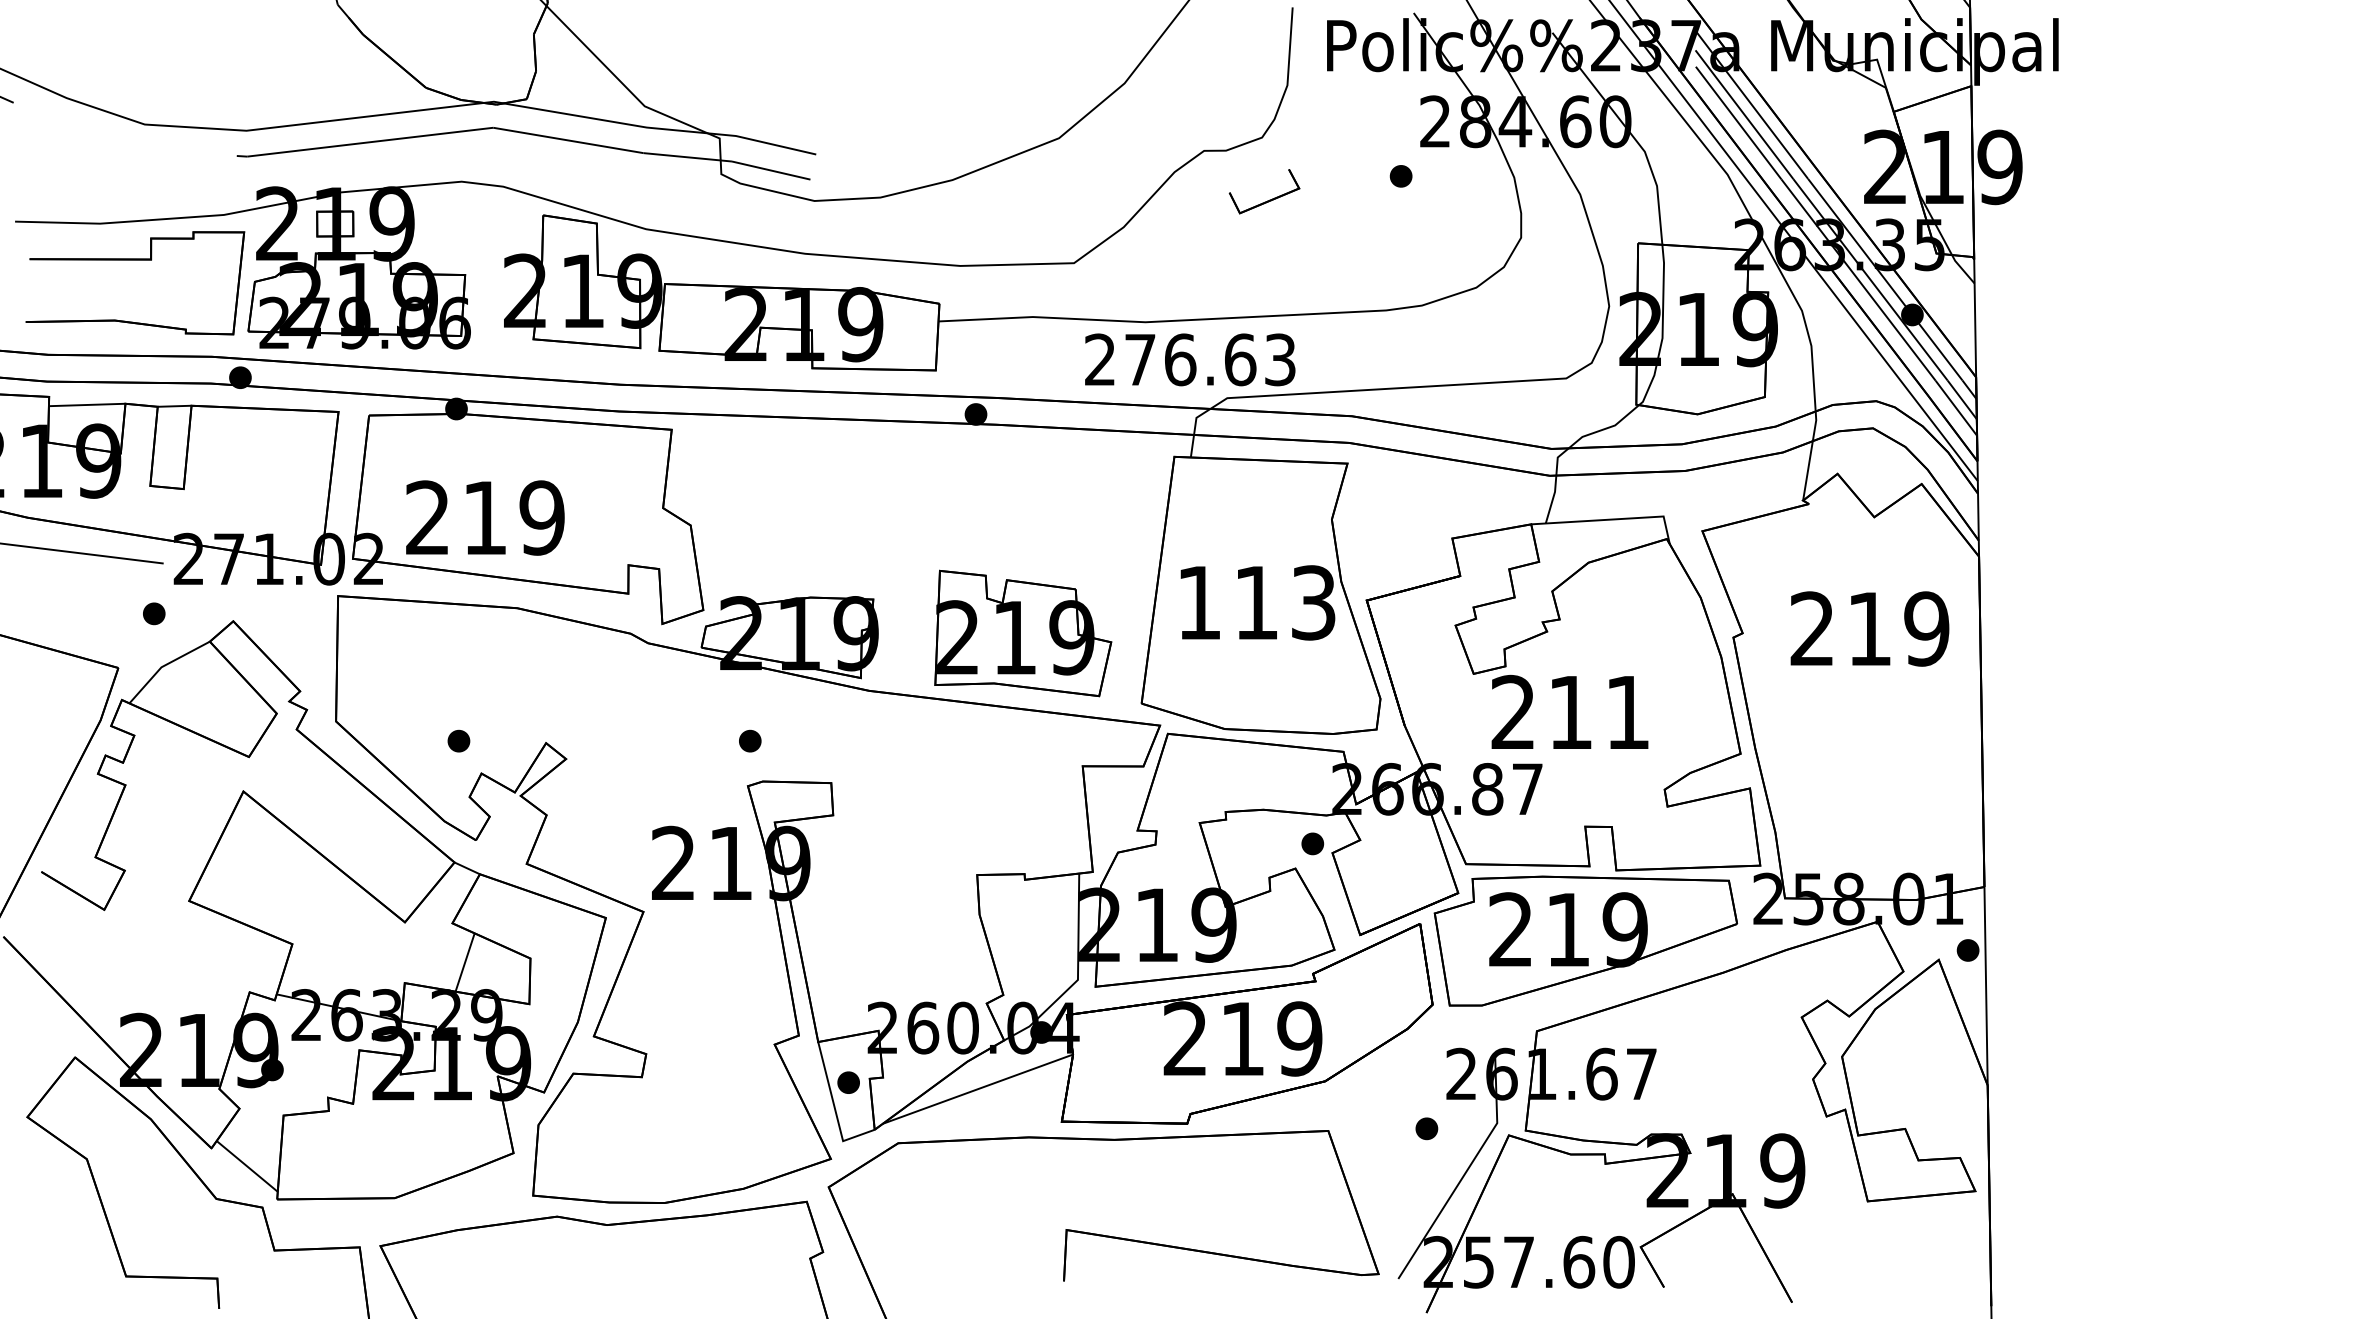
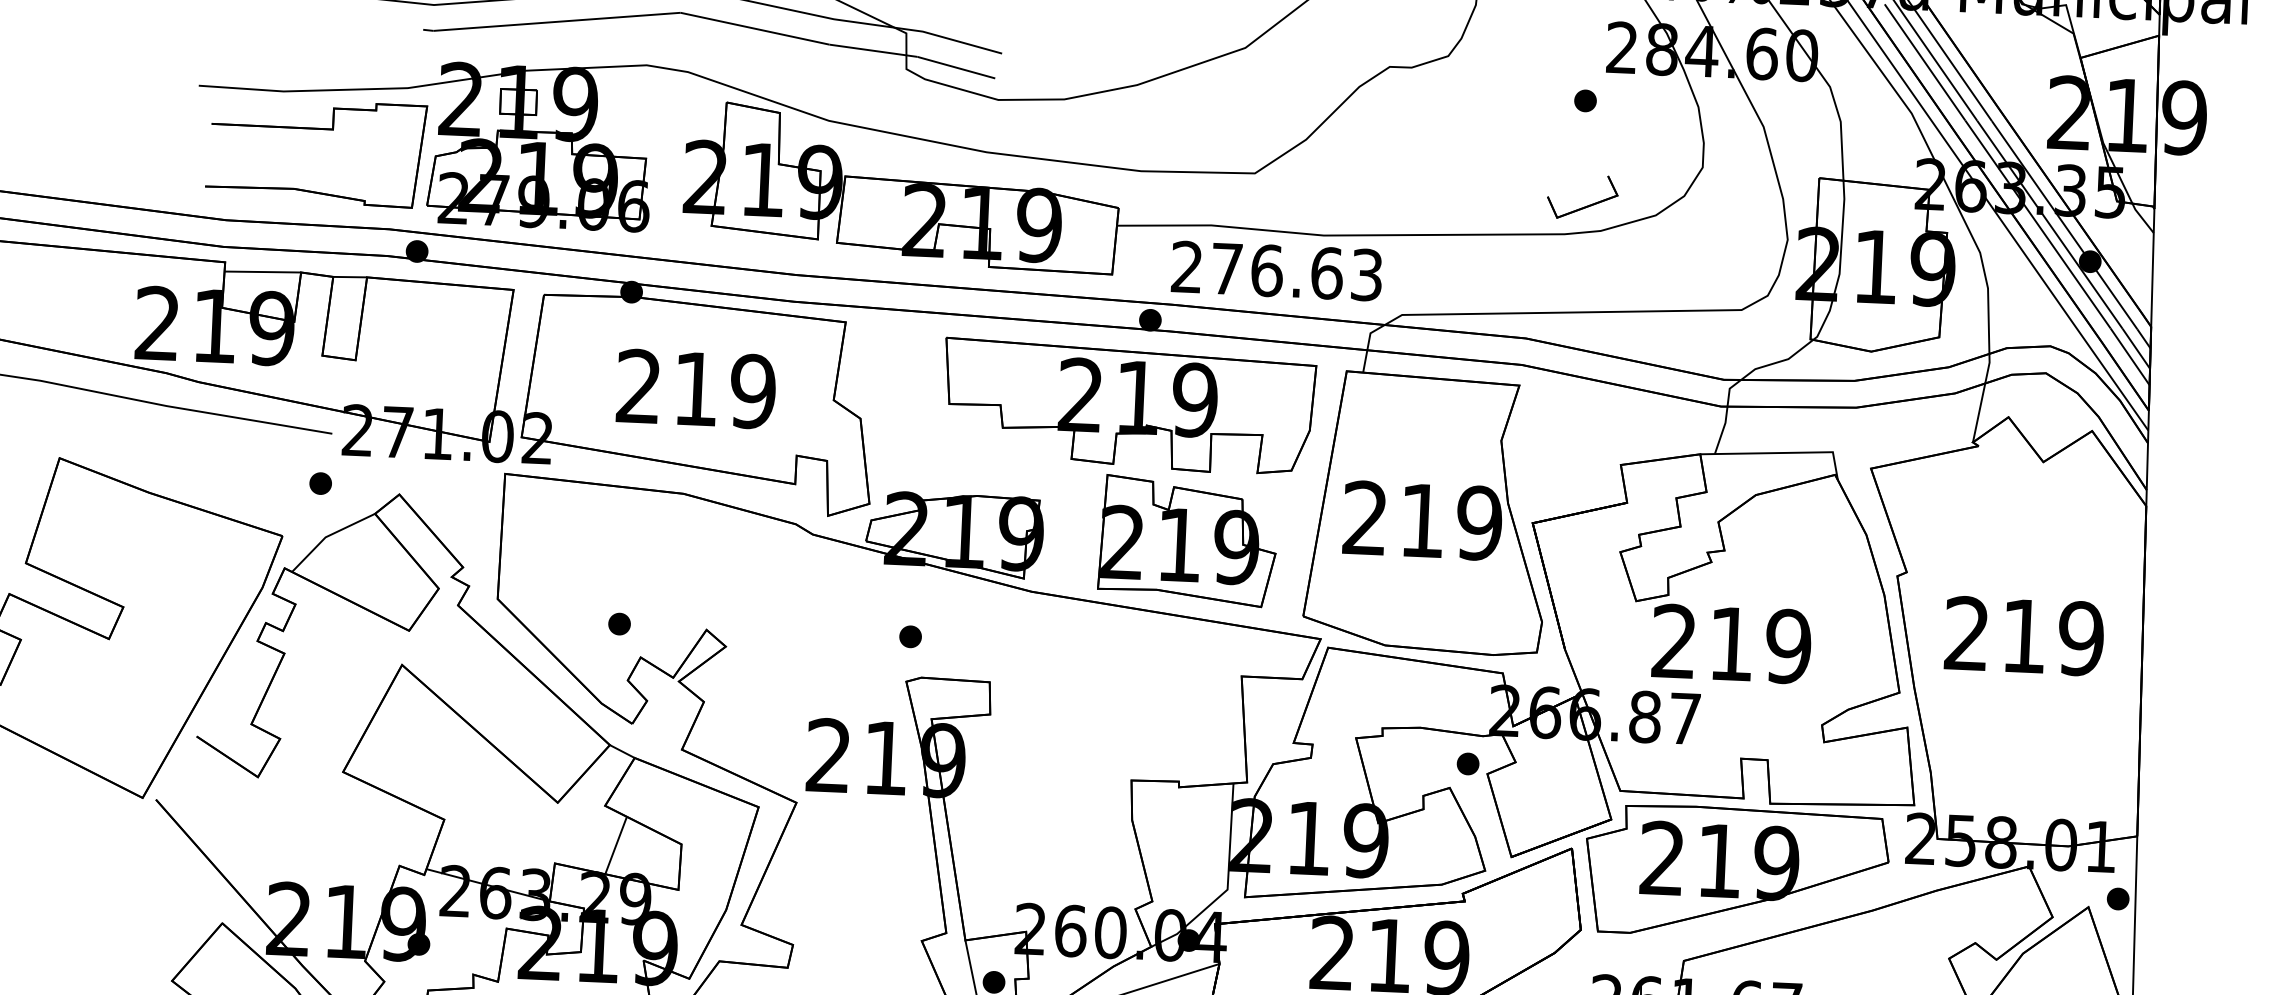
part: (1269, 199) -> (1587, 205), moved
text: (1190, 359) -> (1277, 270), moved
part: (958, 501) -> (1129, 406), added
text: (485, 517) -> (696, 388), moved
text: (1256, 602) -> (1422, 520), 113 -> 219
text: (1869, 628) -> (2023, 635), moved
text: (1627, 712) -> (1788, 646), 211 -> 219

